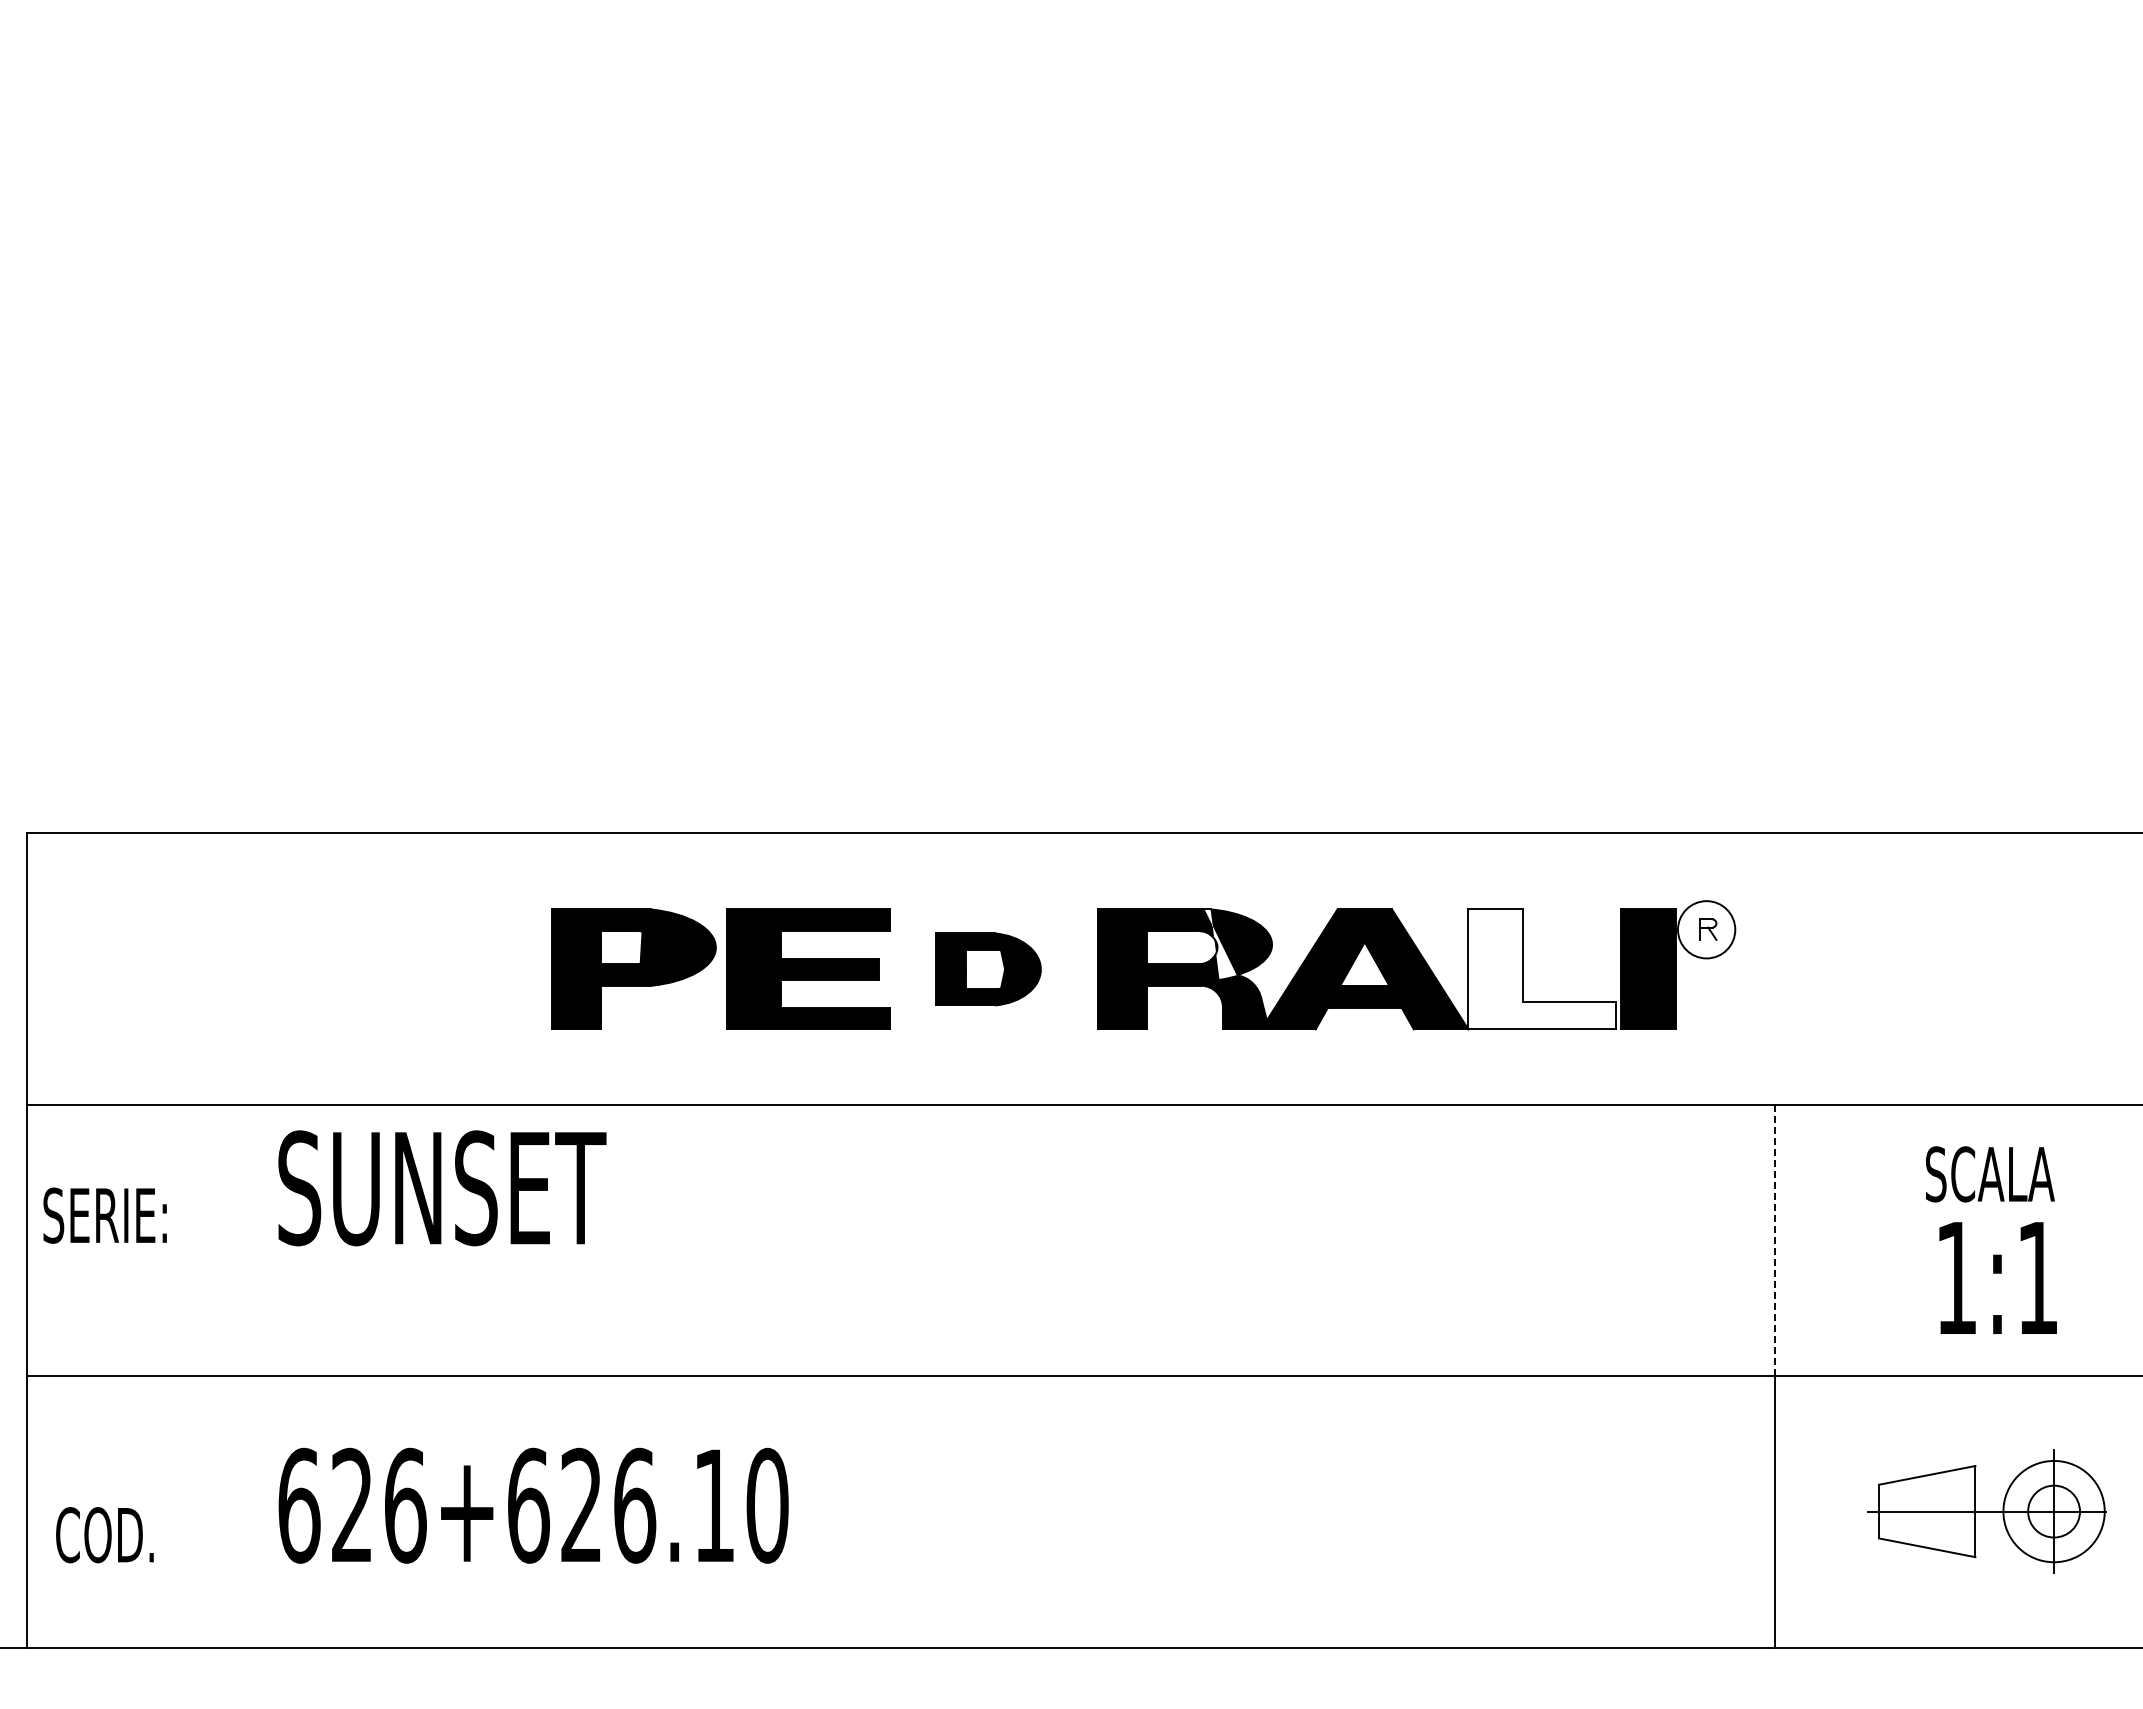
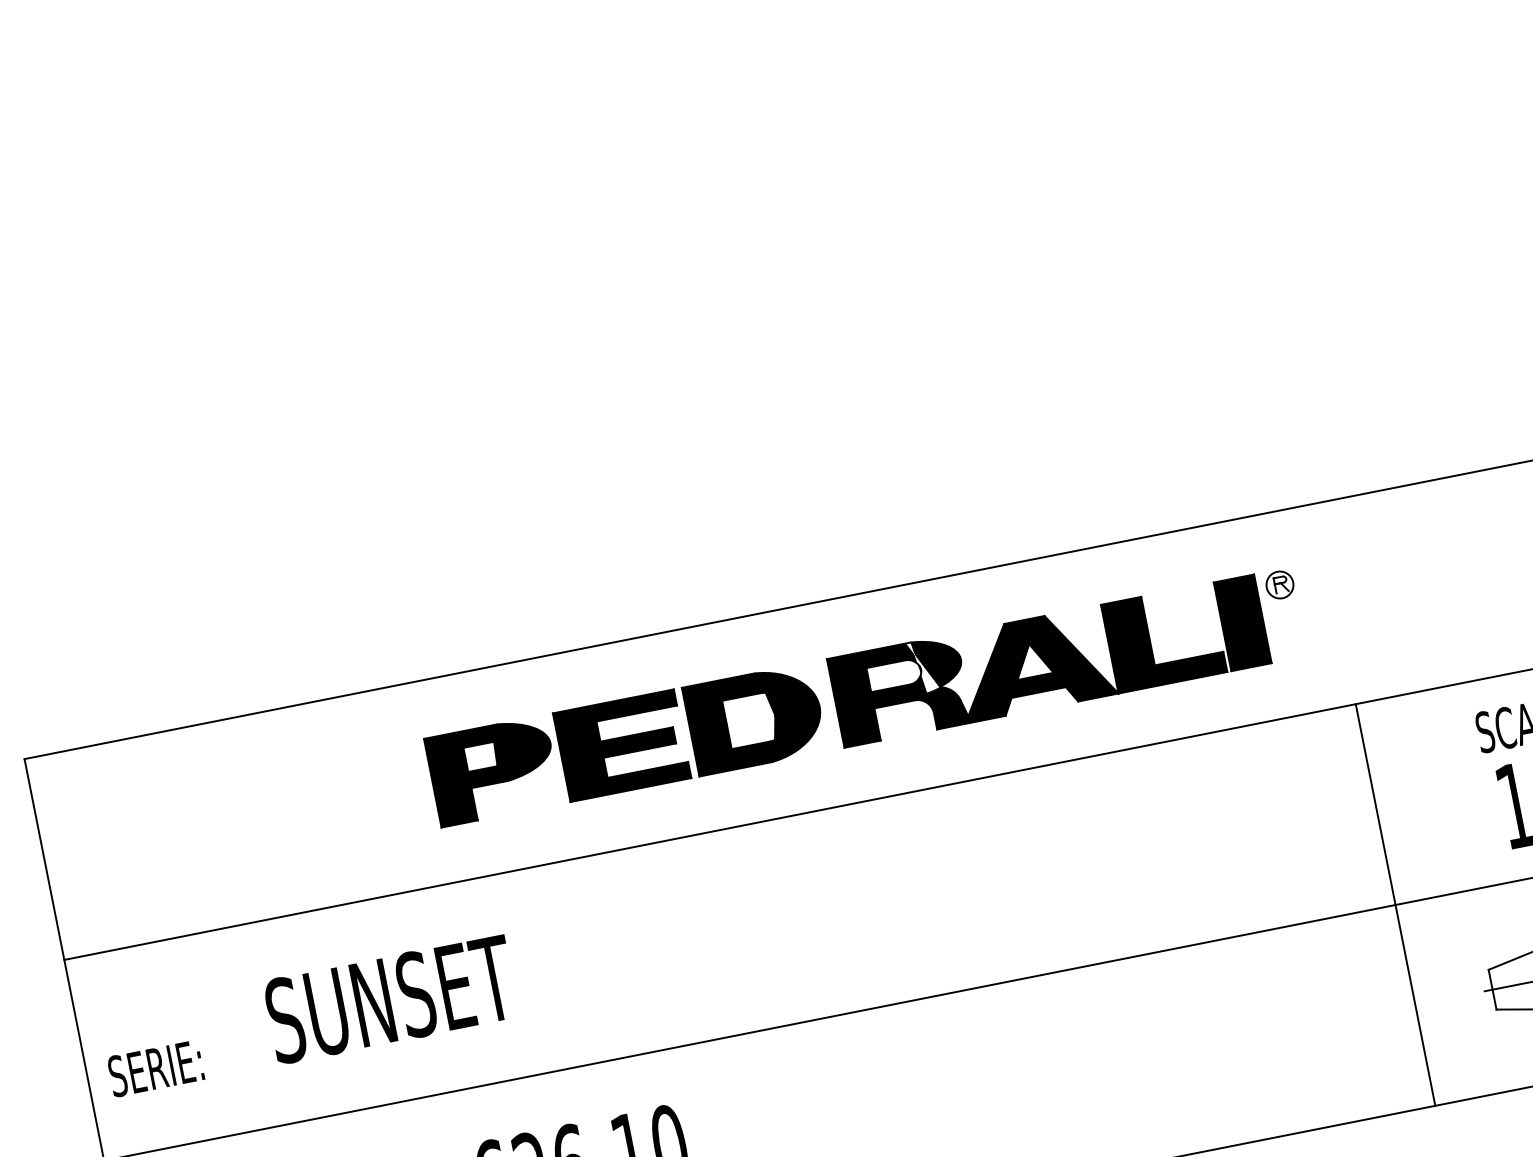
circle: (1706, 929) -> (1279, 584), size x0.62
part: (988, 969) -> (755, 719), size x1.67
fill: (1541, 969) -> (1163, 638), added
text: (442, 1188) -> (391, 999), moved
text: (104, 1215) -> (155, 1068), moved
line: (1774, 1240) -> (1375, 804), dashed -> solid

